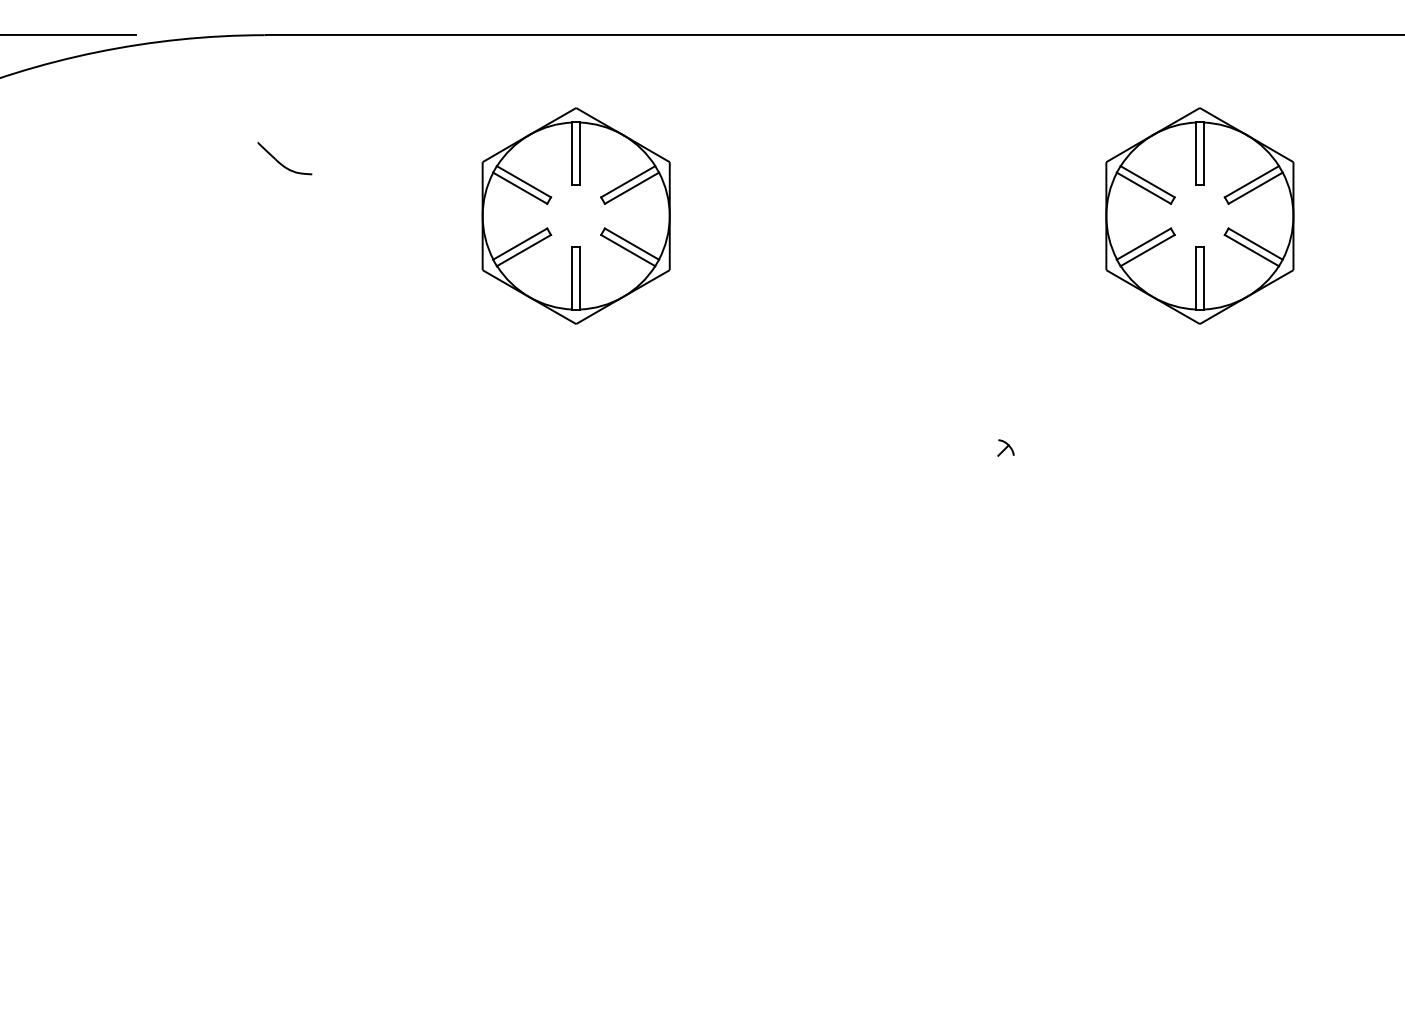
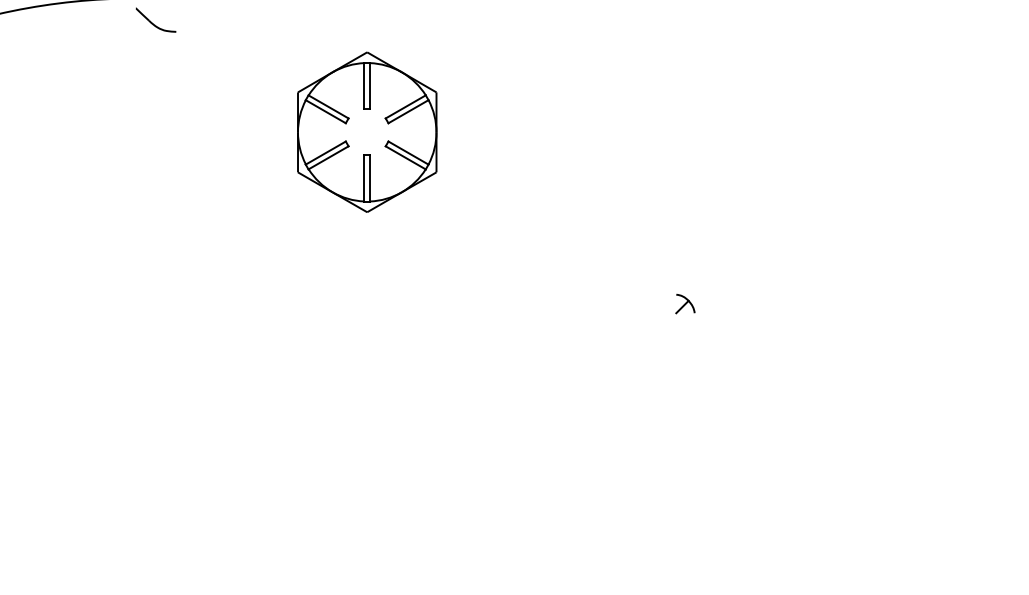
part: (284, 158) -> (155, 20), moved
part: (1199, 215) -> (828, 131), removed
part: (1005, 447) -> (685, 303), size x1.6

